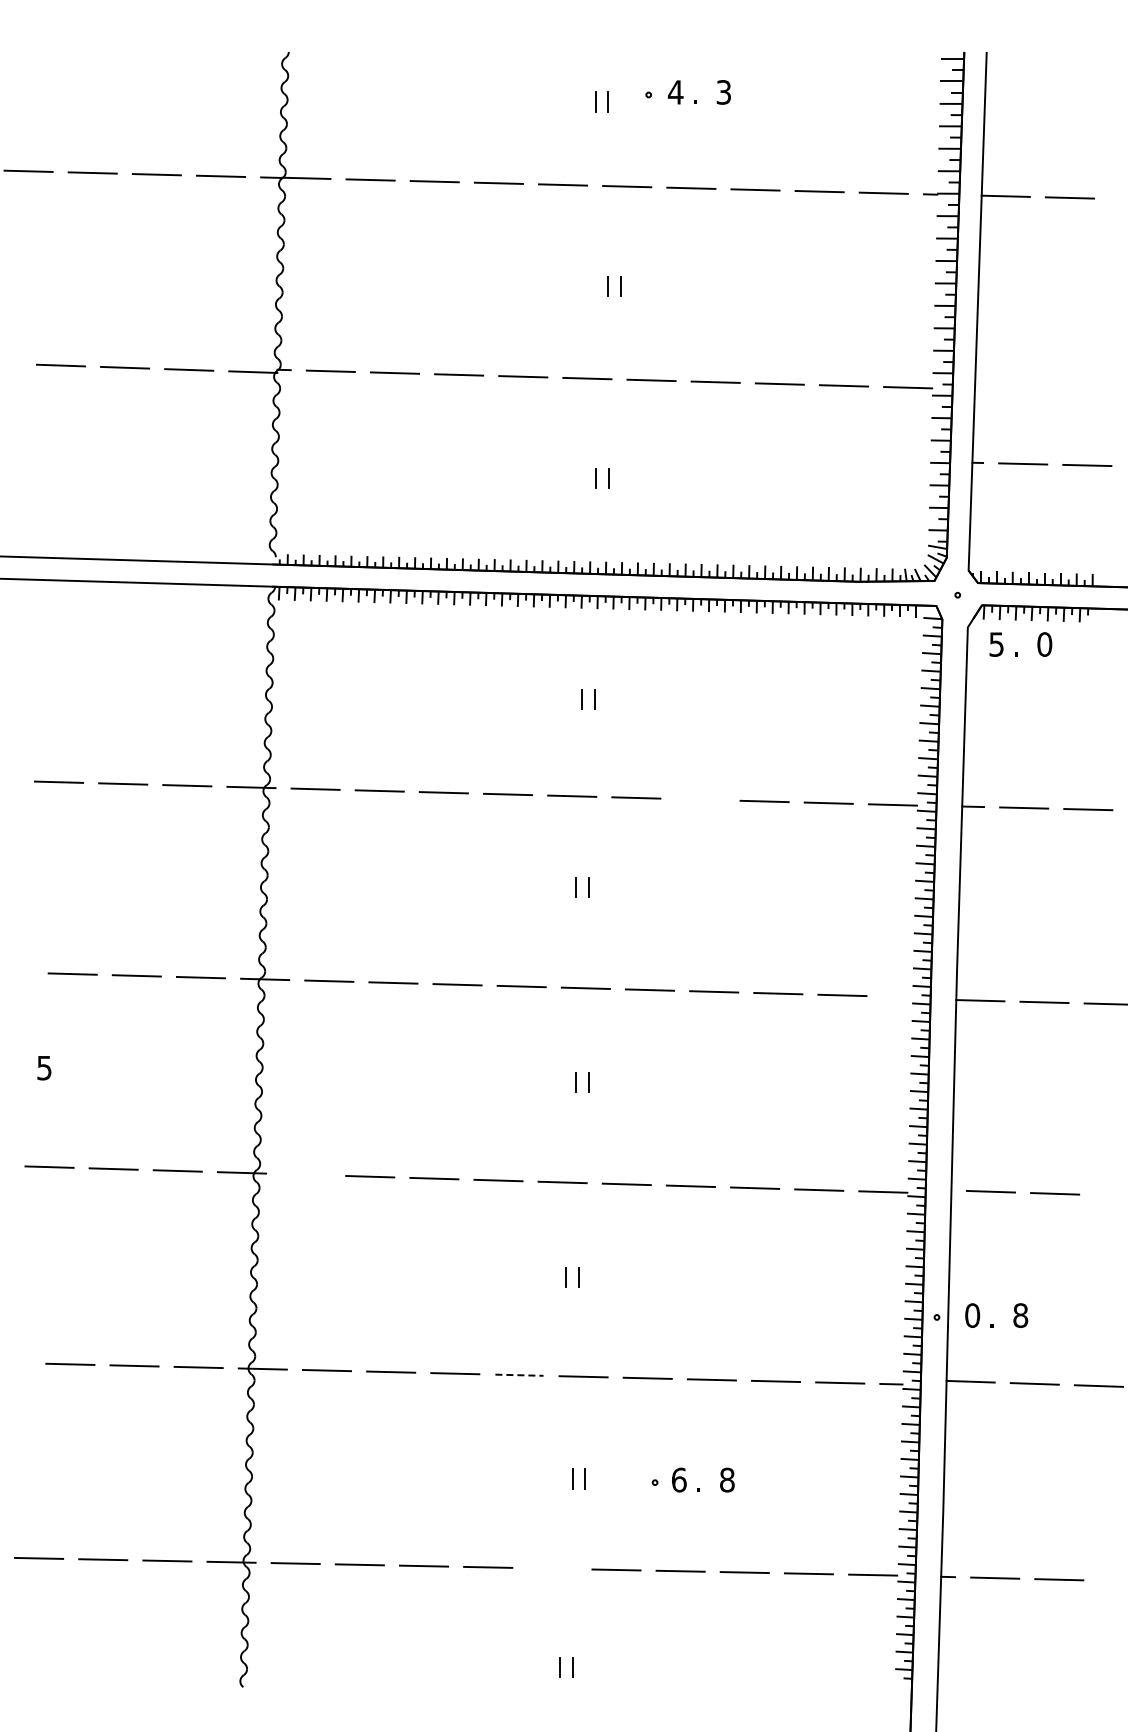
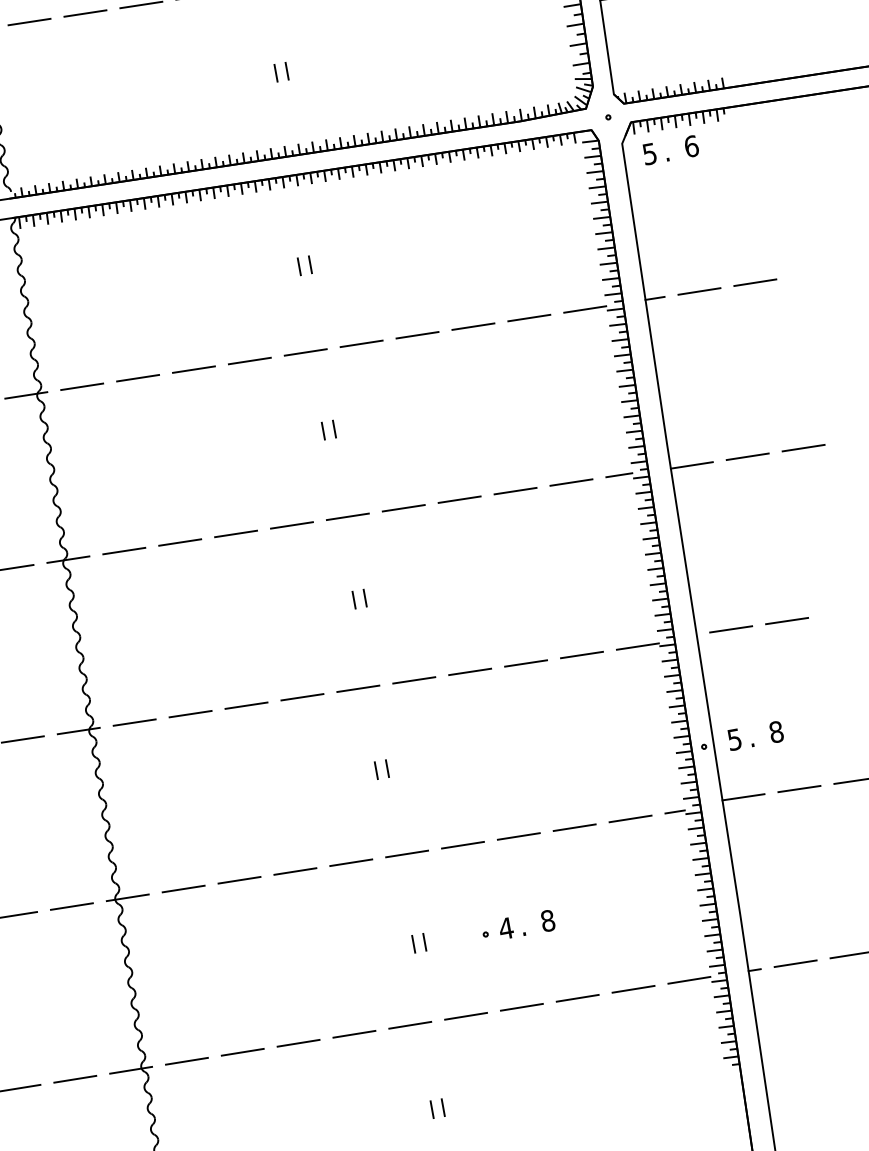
text: (1044, 644) -> (691, 146), 0 -> 6
line: (700, 799) -> (417, 335), added
line: (897, 996) -> (619, 474), added
line: (306, 1174) -> (135, 722), added
text: (972, 1315) -> (734, 739), 0 -> 5
line: (519, 1375) -> (351, 862), dashed -> solid
text: (678, 1479) -> (505, 928), 6 -> 4
line: (552, 1568) -> (410, 1025), added

